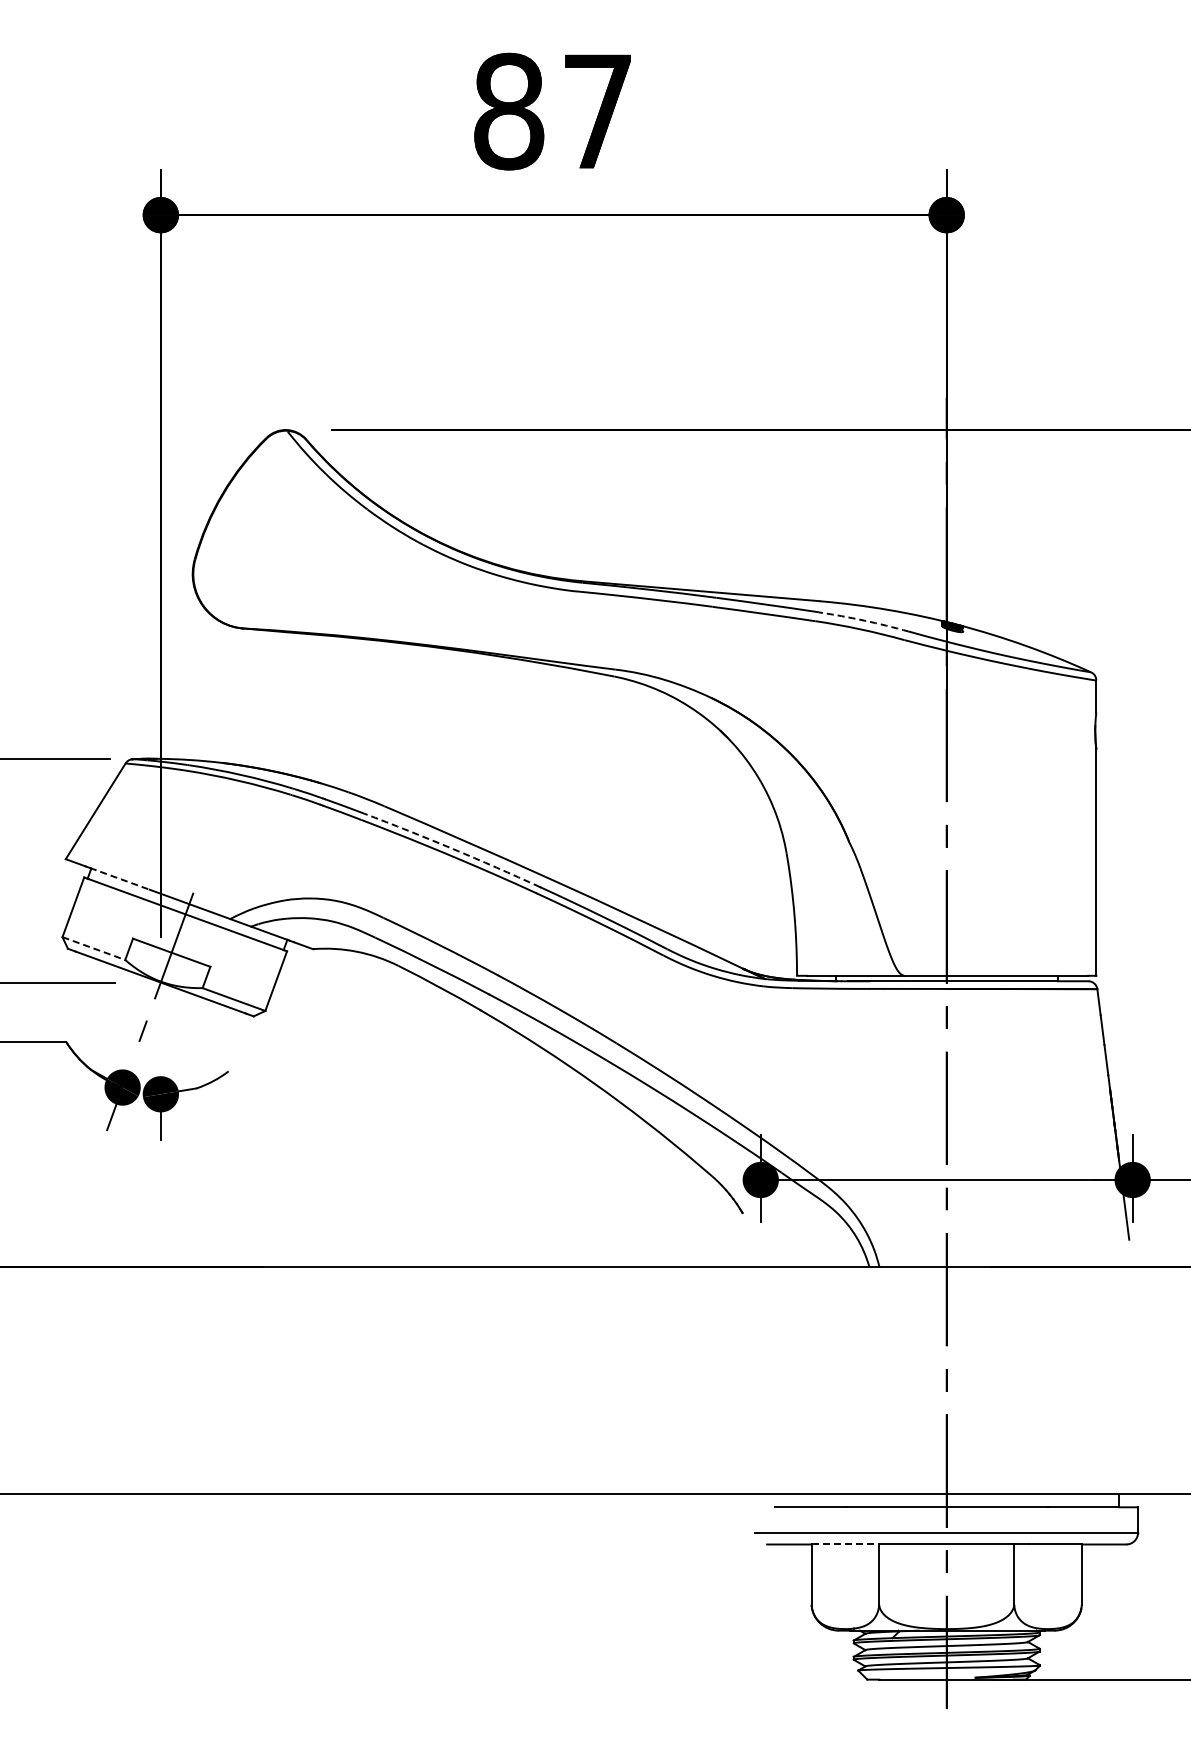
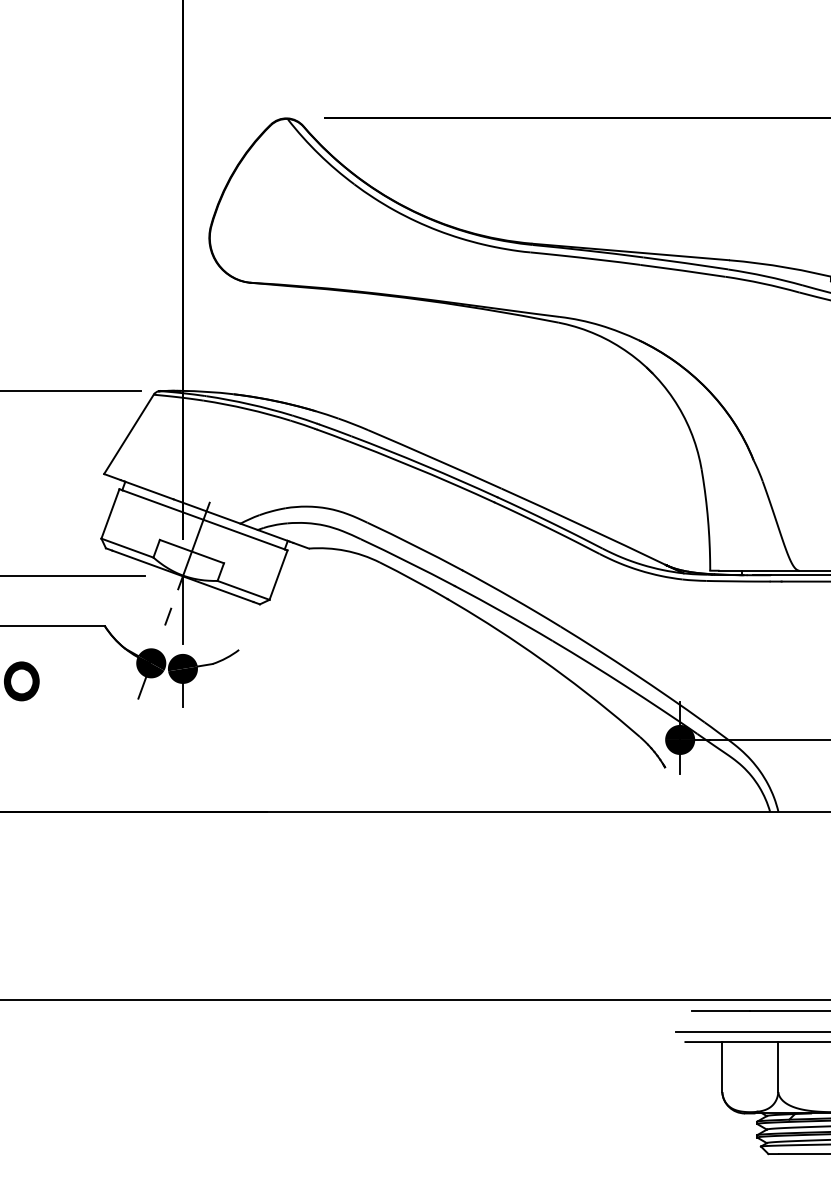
arc: (864, 620) -> (766, 276), dashed -> solid
arc: (452, 848) -> (424, 465), dashed -> solid
line: (119, 878) -> (148, 490), dashed -> solid
line: (94, 948) -> (127, 548), dashed -> solid
line: (160, 1023) -> (182, 610), added
line: (845, 1544) -> (750, 1042), dashed -> solid

